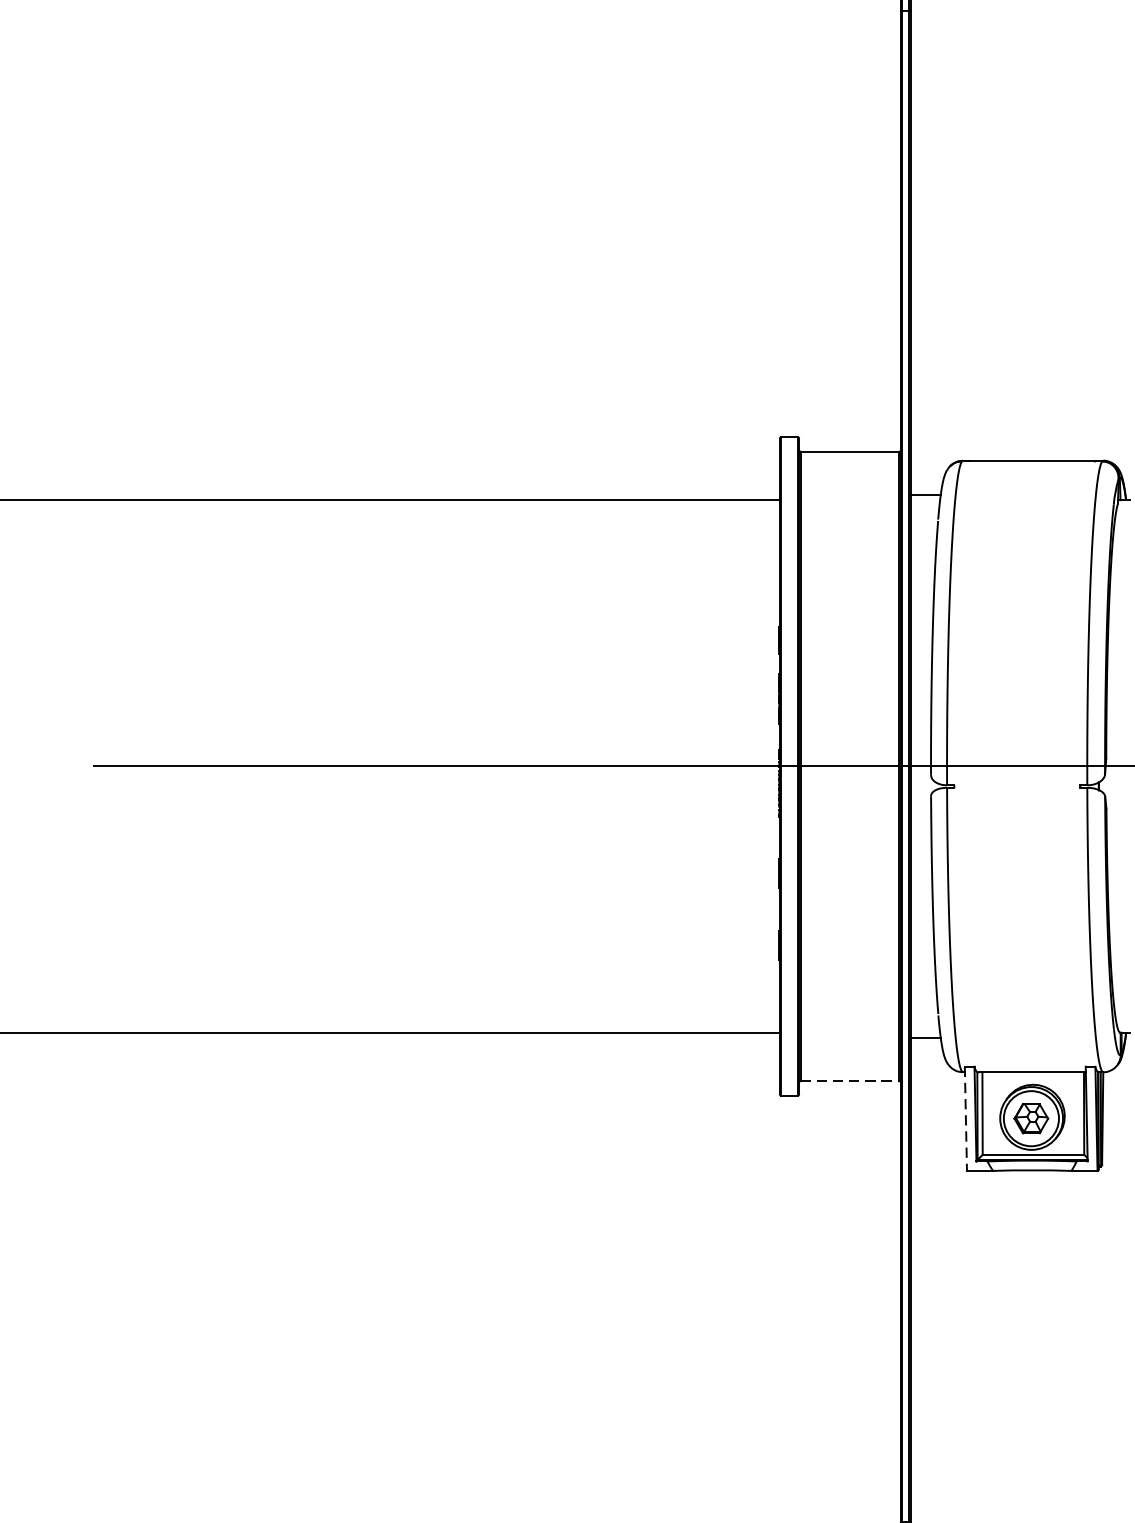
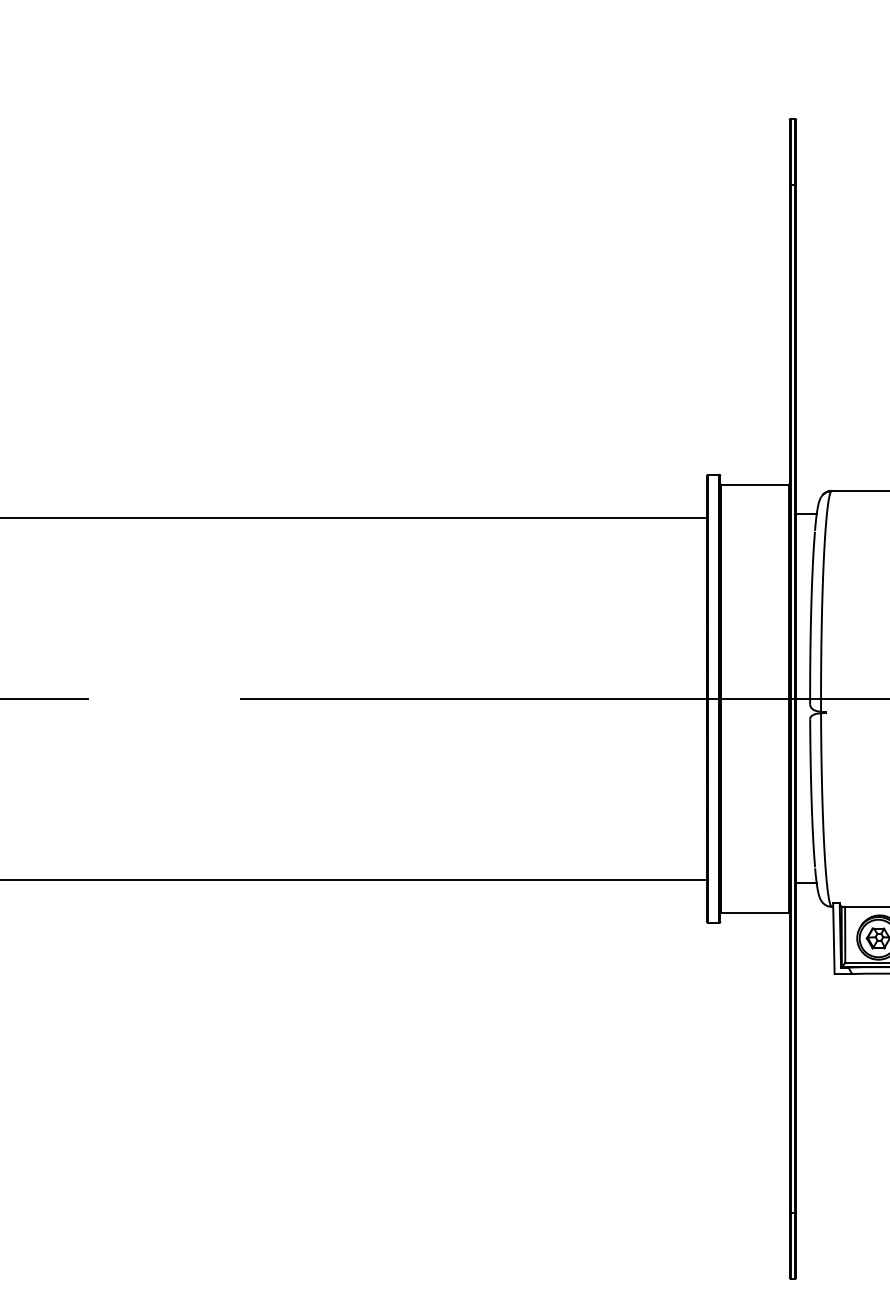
line: (850, 1080) -> (755, 912), dashed -> solid
line: (965, 1120) -> (833, 939), dashed -> solid

